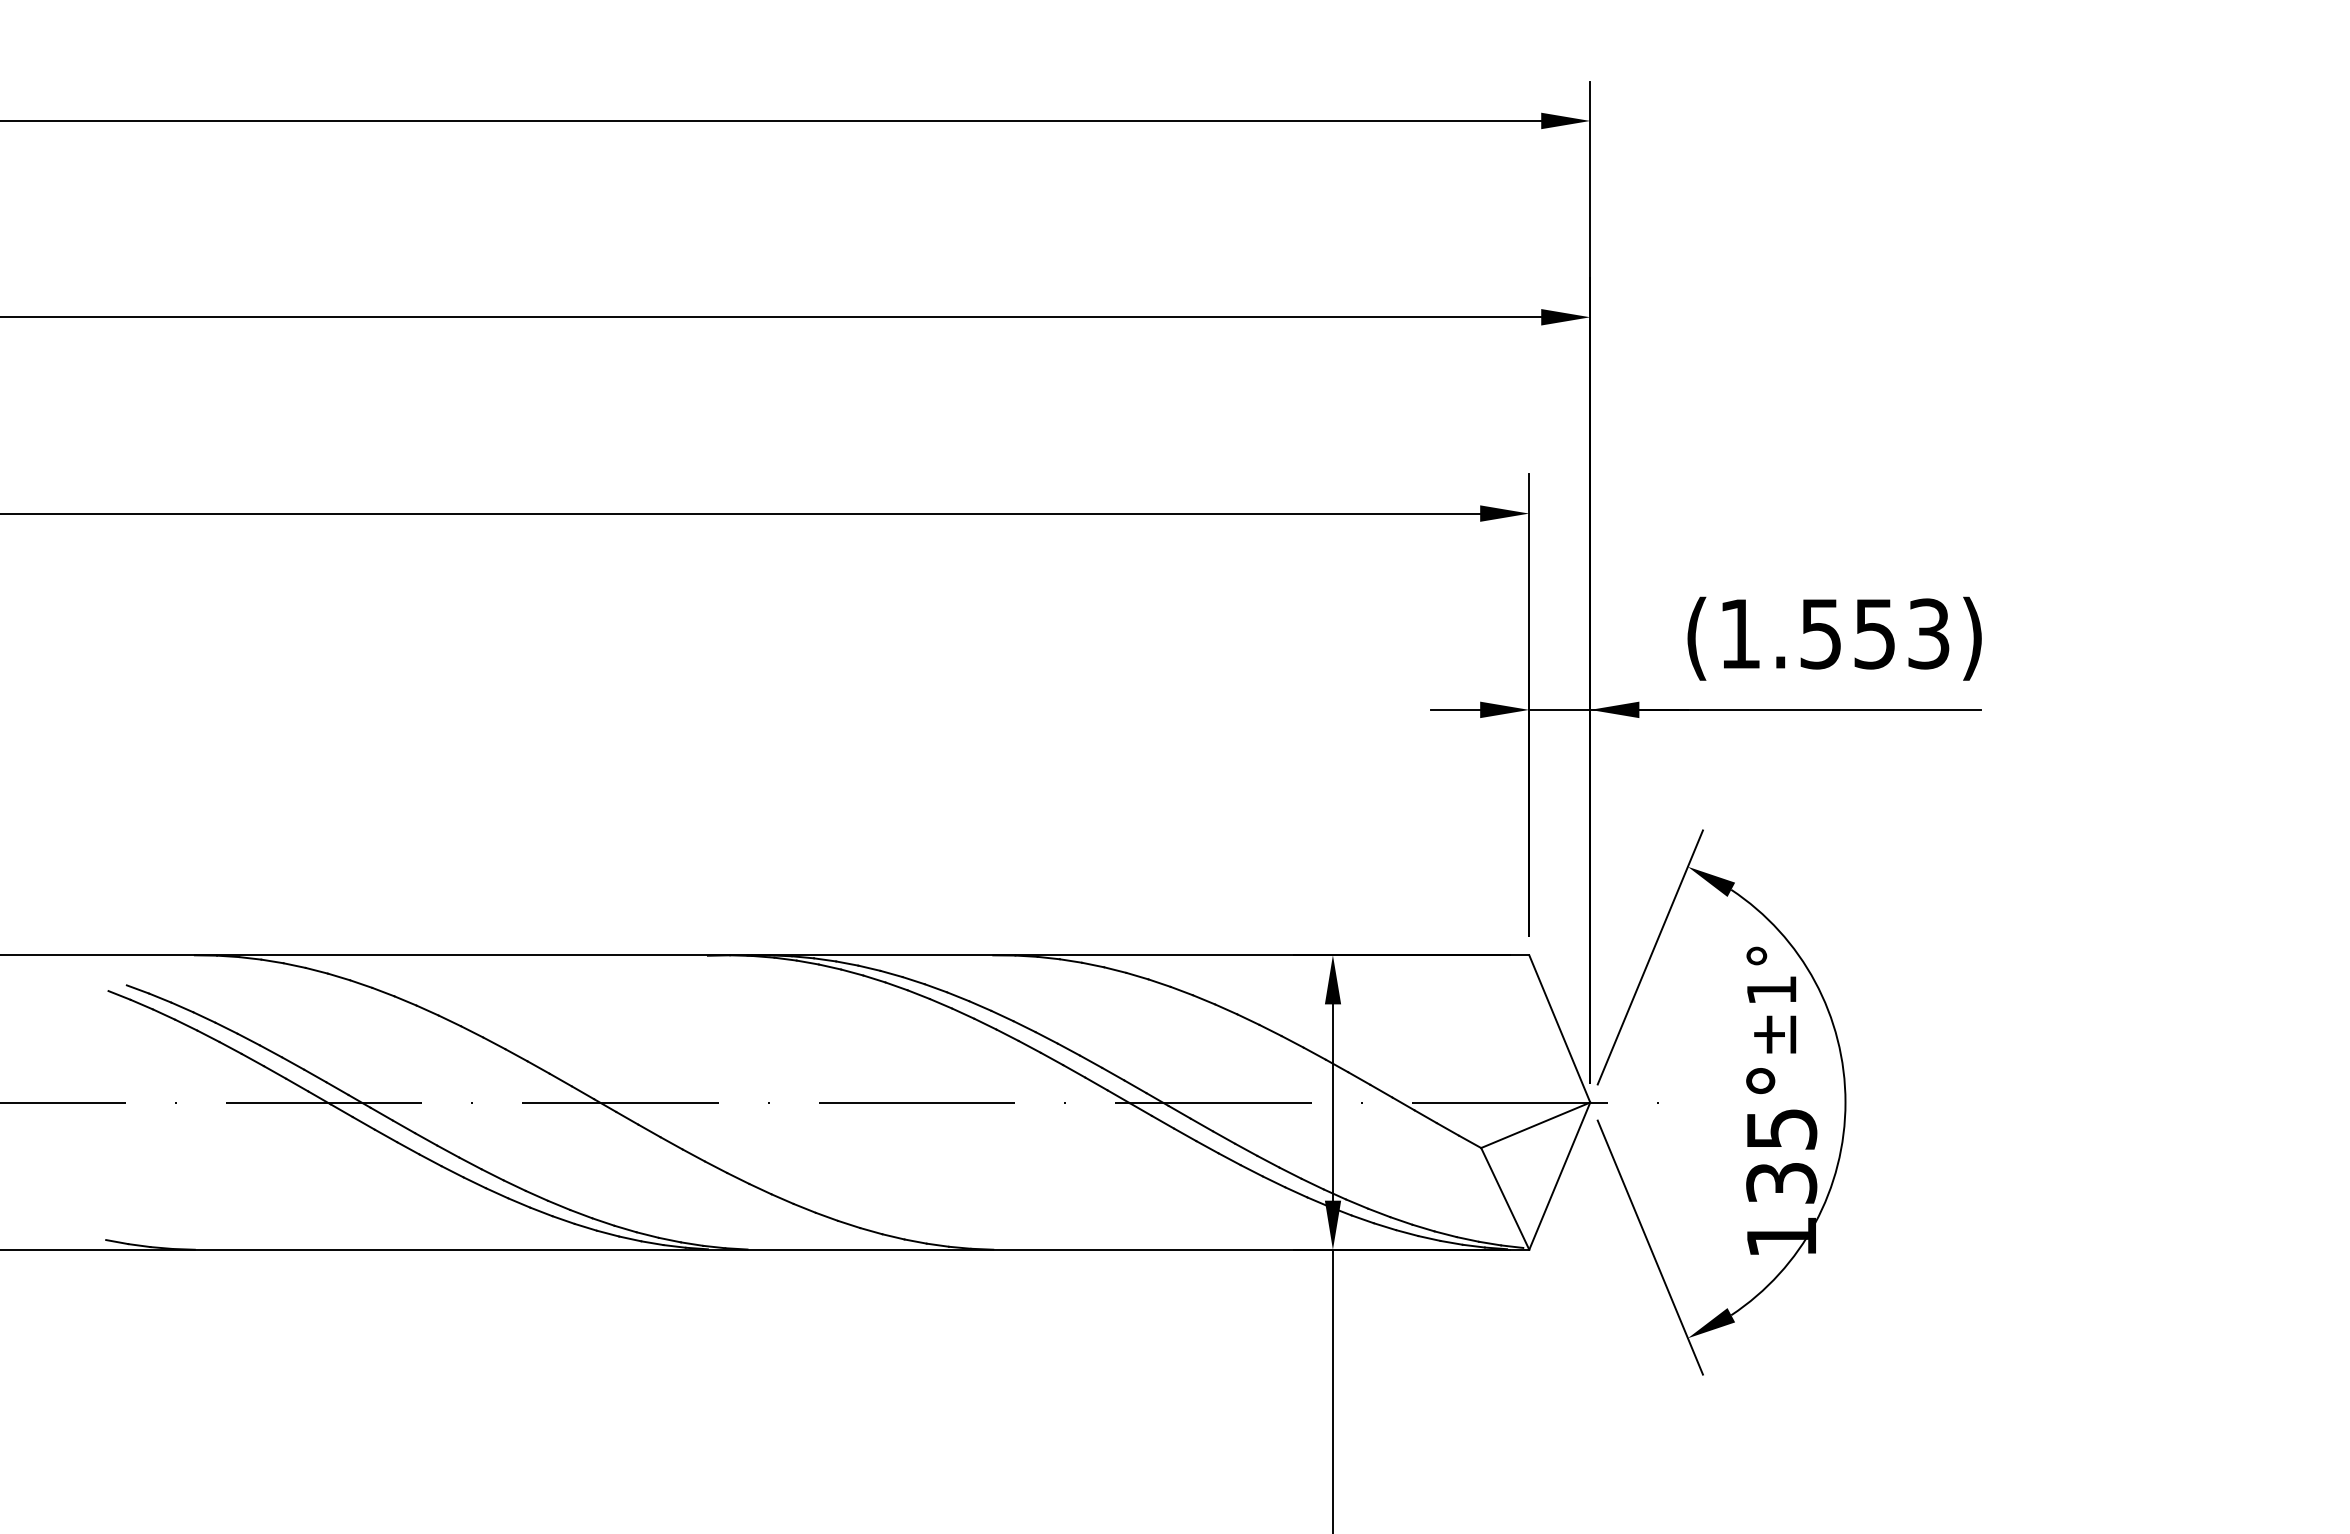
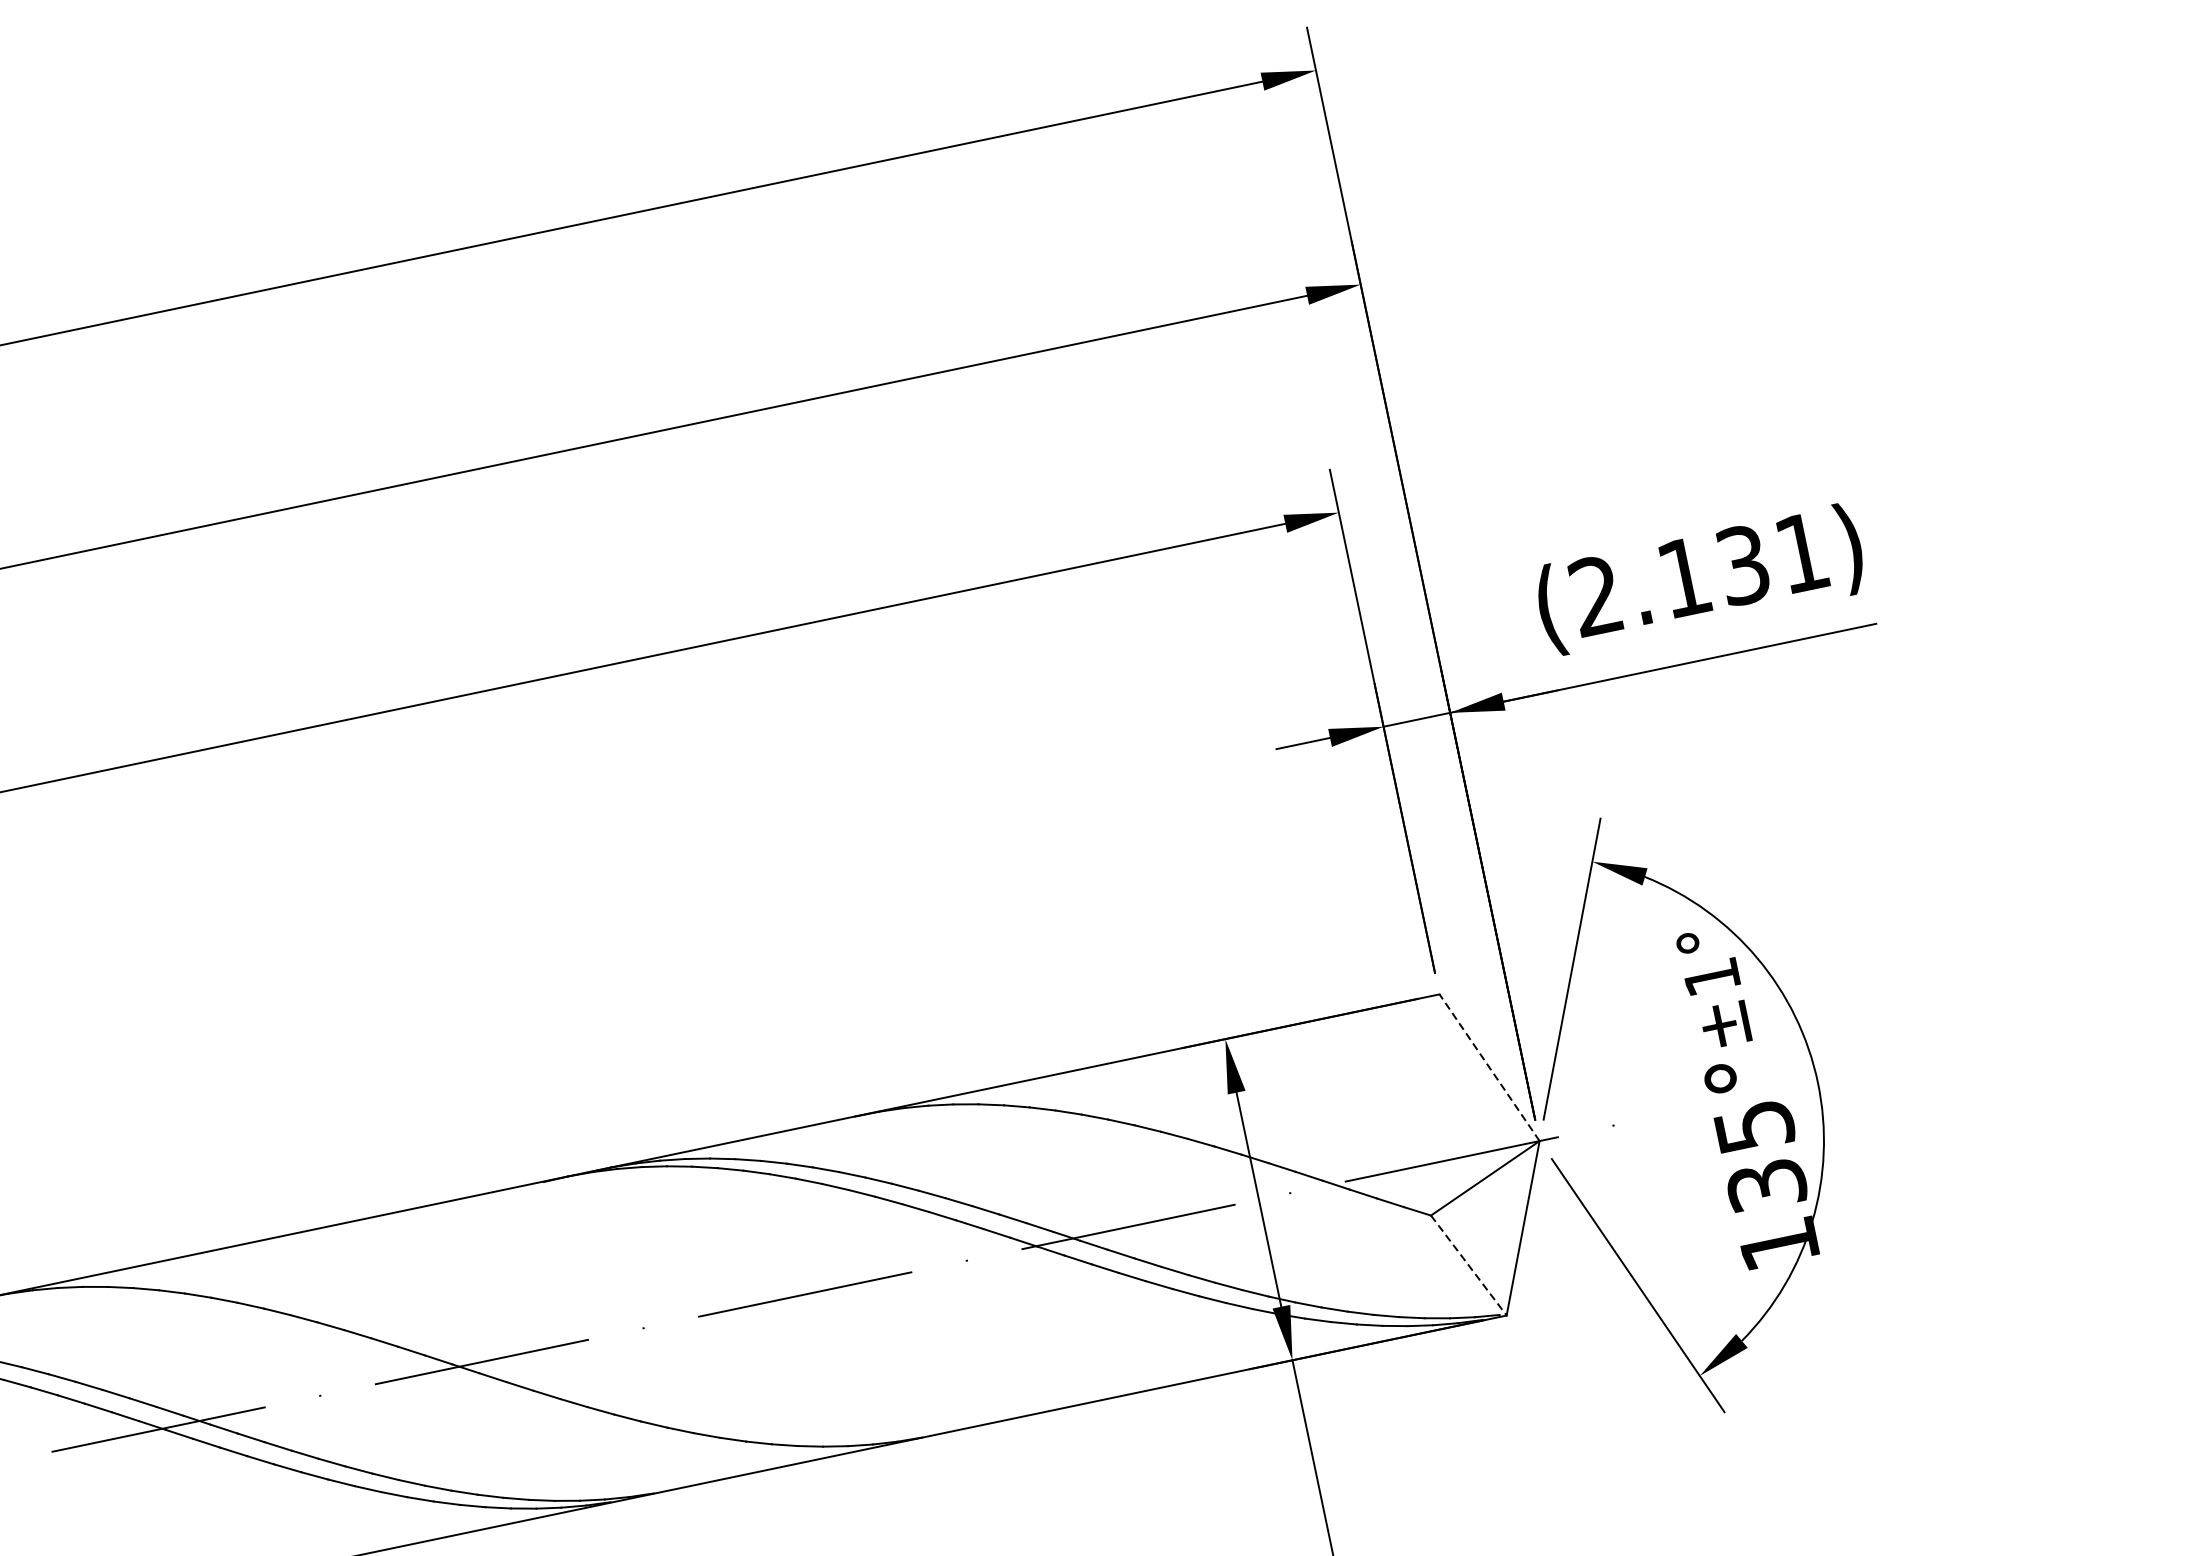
text: (1834, 633) -> (1699, 573), (1.553) -> (2.131)
line: (1559, 1028) -> (1489, 1067), solid -> dashed
line: (1505, 1199) -> (1469, 1266), solid -> dashed

